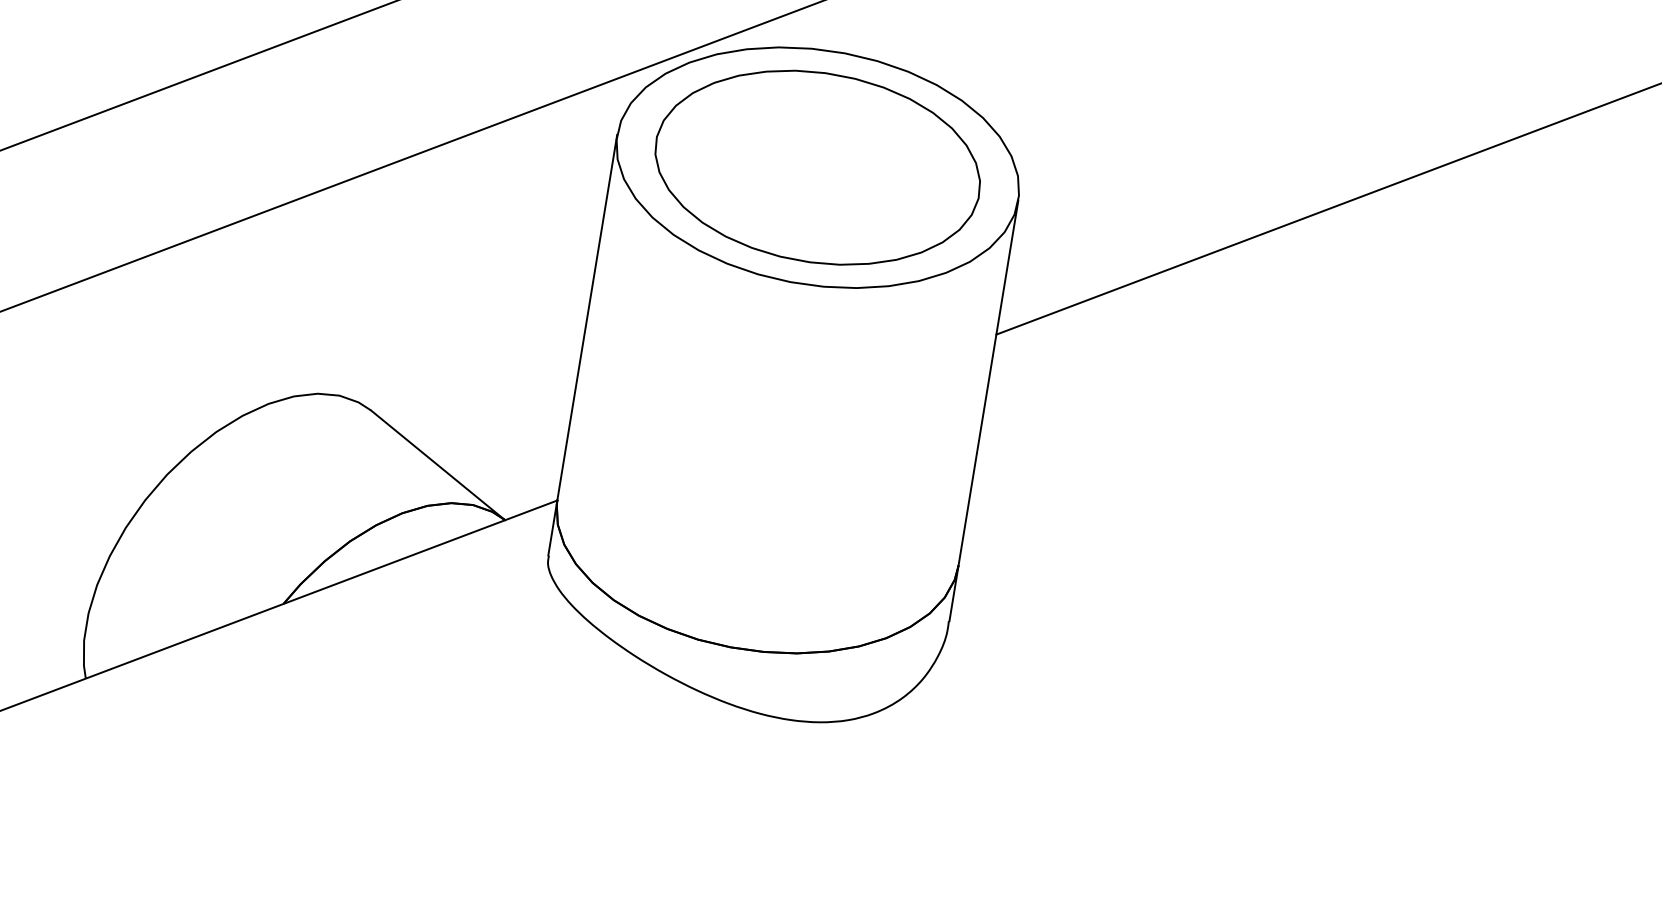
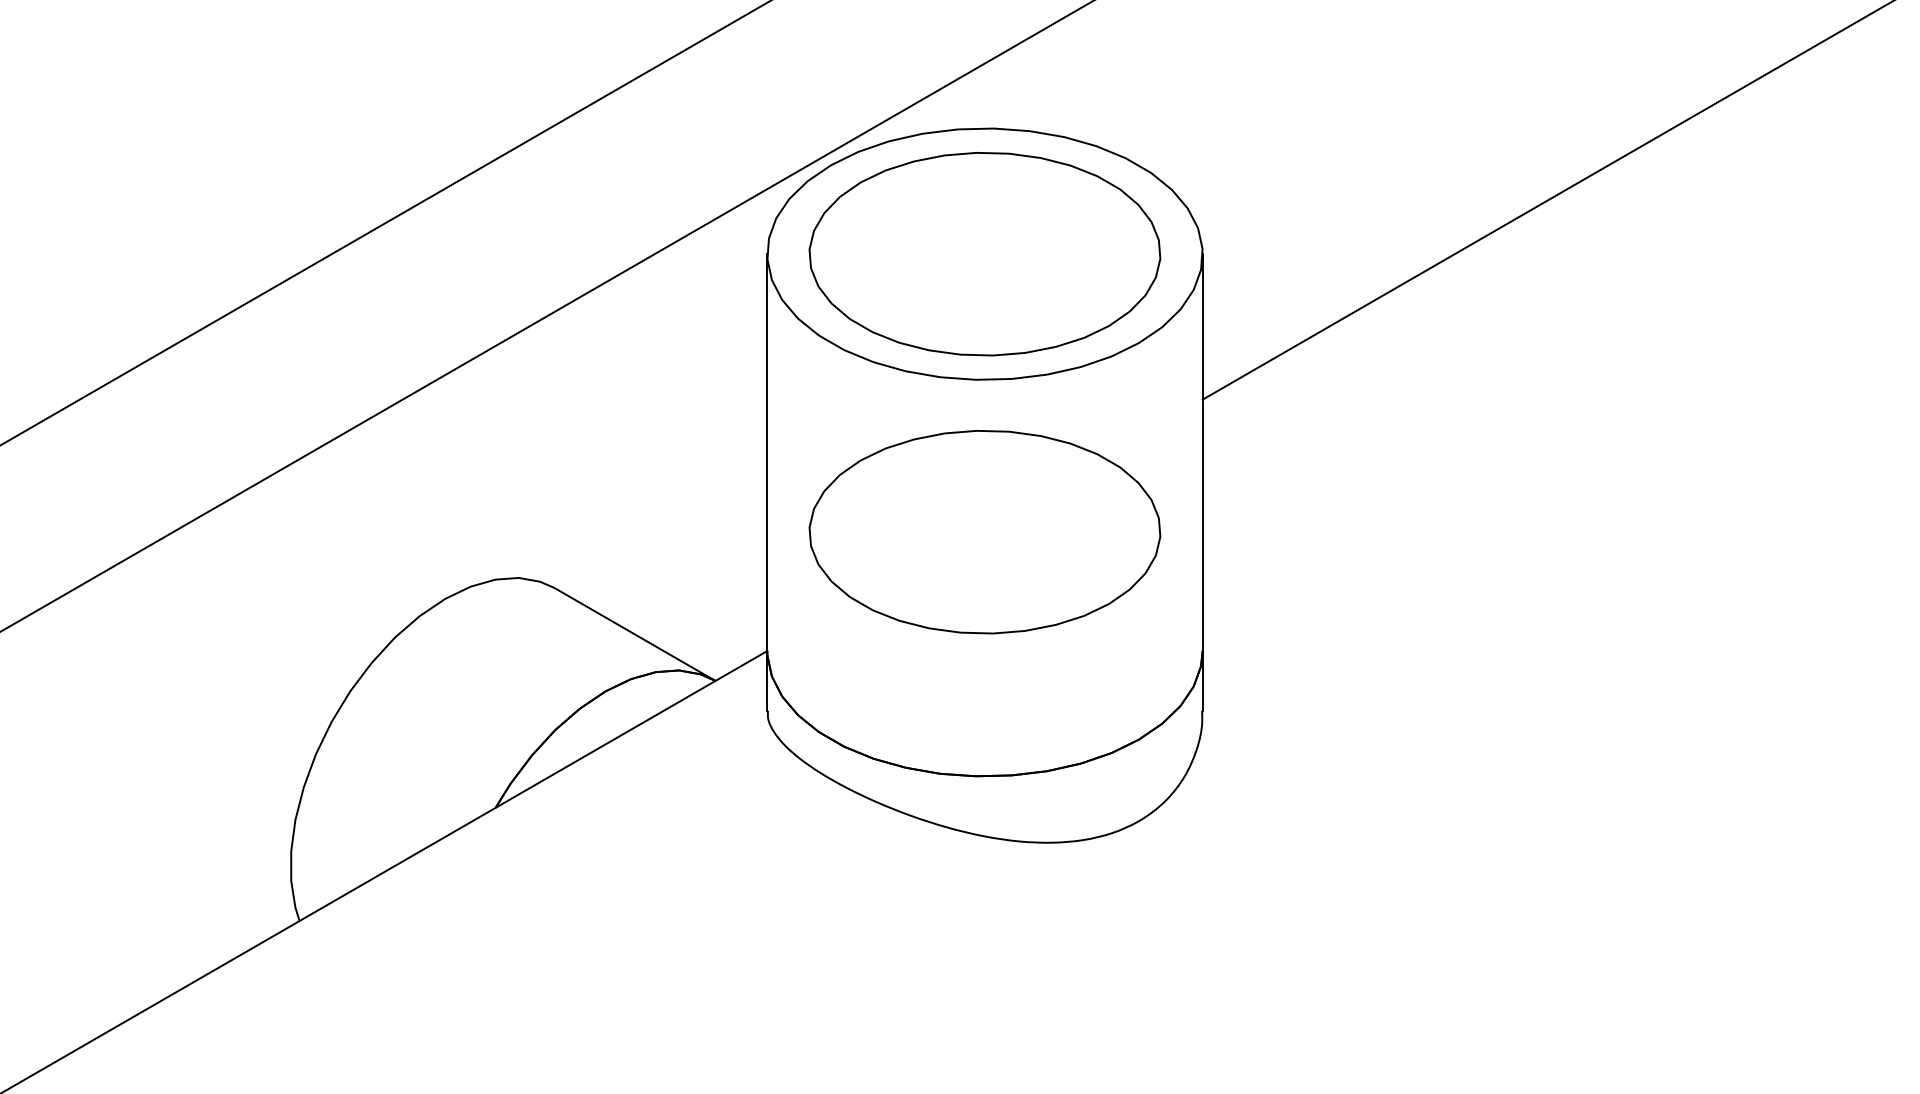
part: (775, 424) -> (984, 532), added

